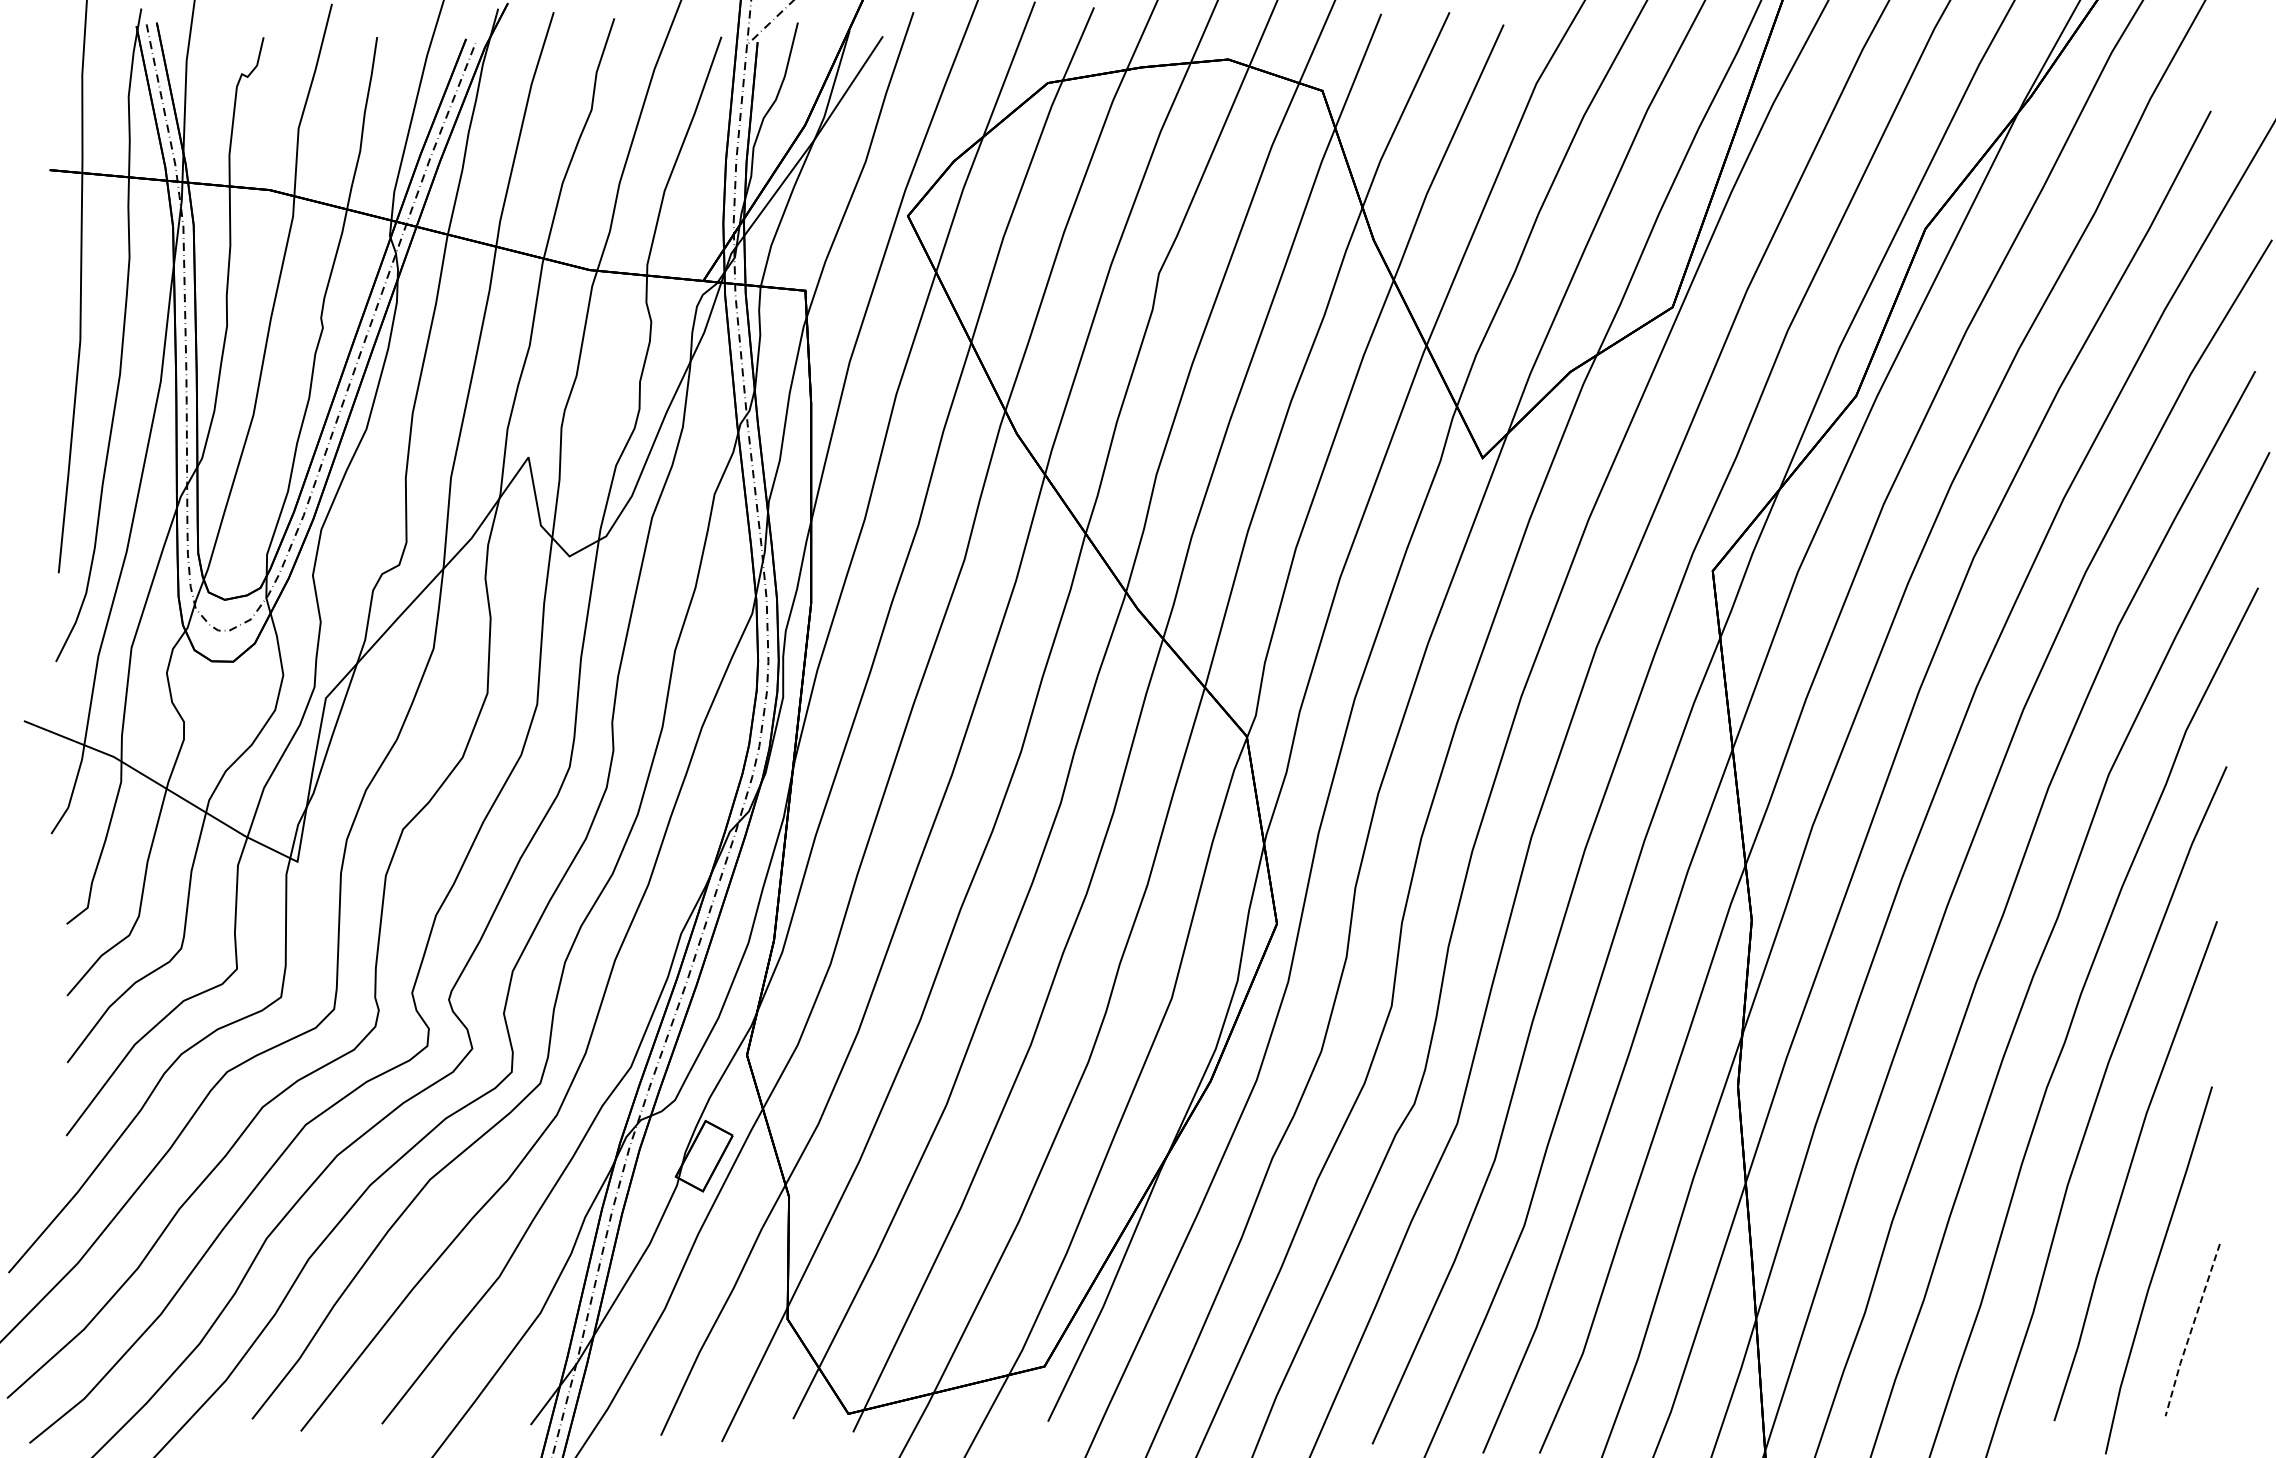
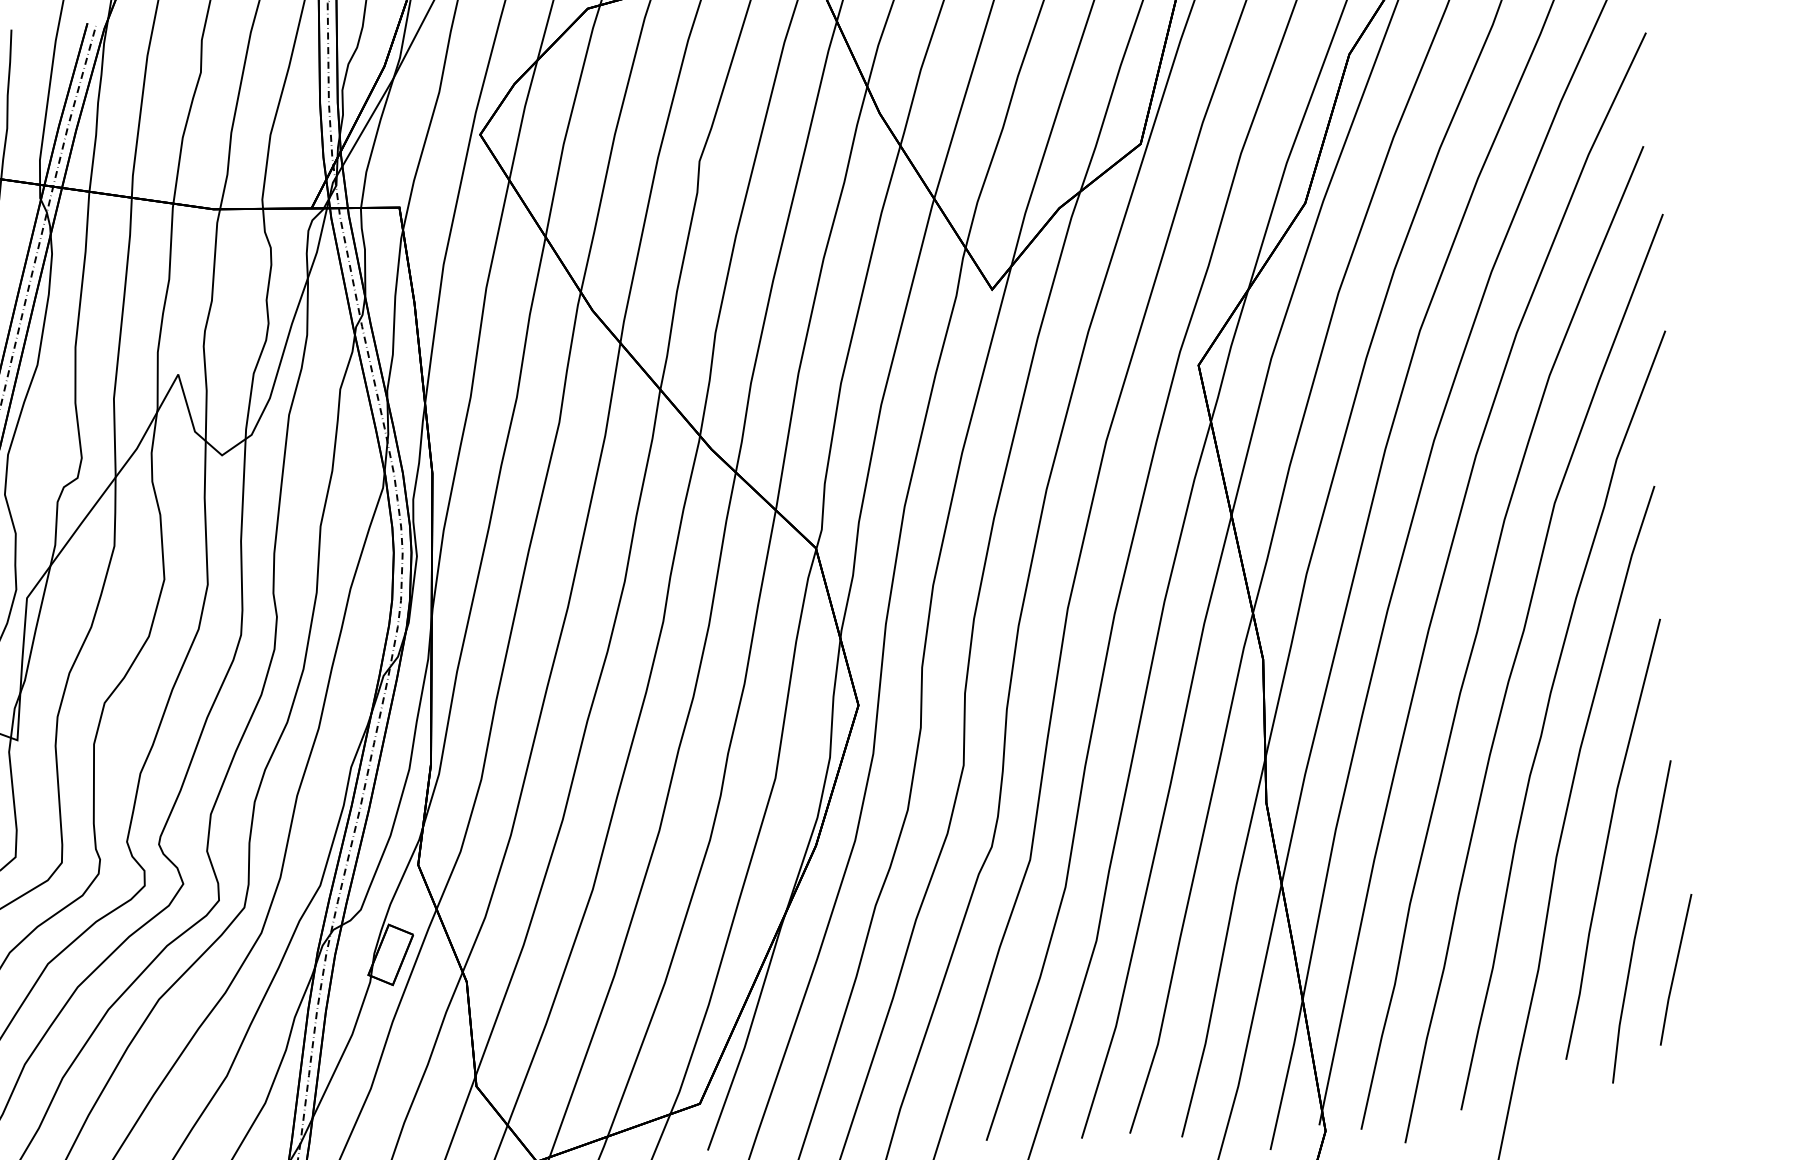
line: (2191, 1330) -> (1675, 970), dashed -> solid

